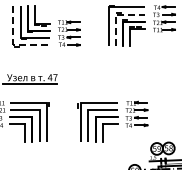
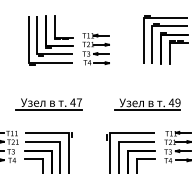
line: (115, 14) -> (152, 26), dashed -> solid
line: (13, 45) -> (28, 63), dashed -> solid
part: (111, 79) -> (147, 104), added

